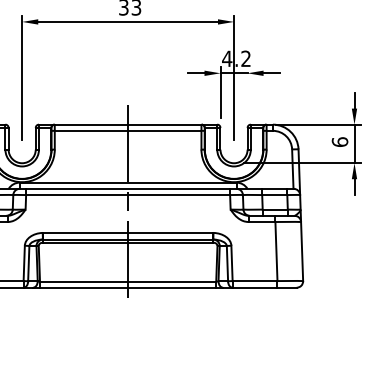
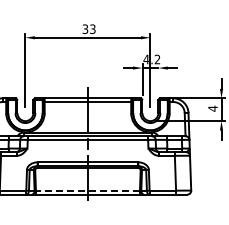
text: (339, 141) -> (212, 108), 6 -> 4
line: (127, 280) -> (87, 190), solid -> dashed

